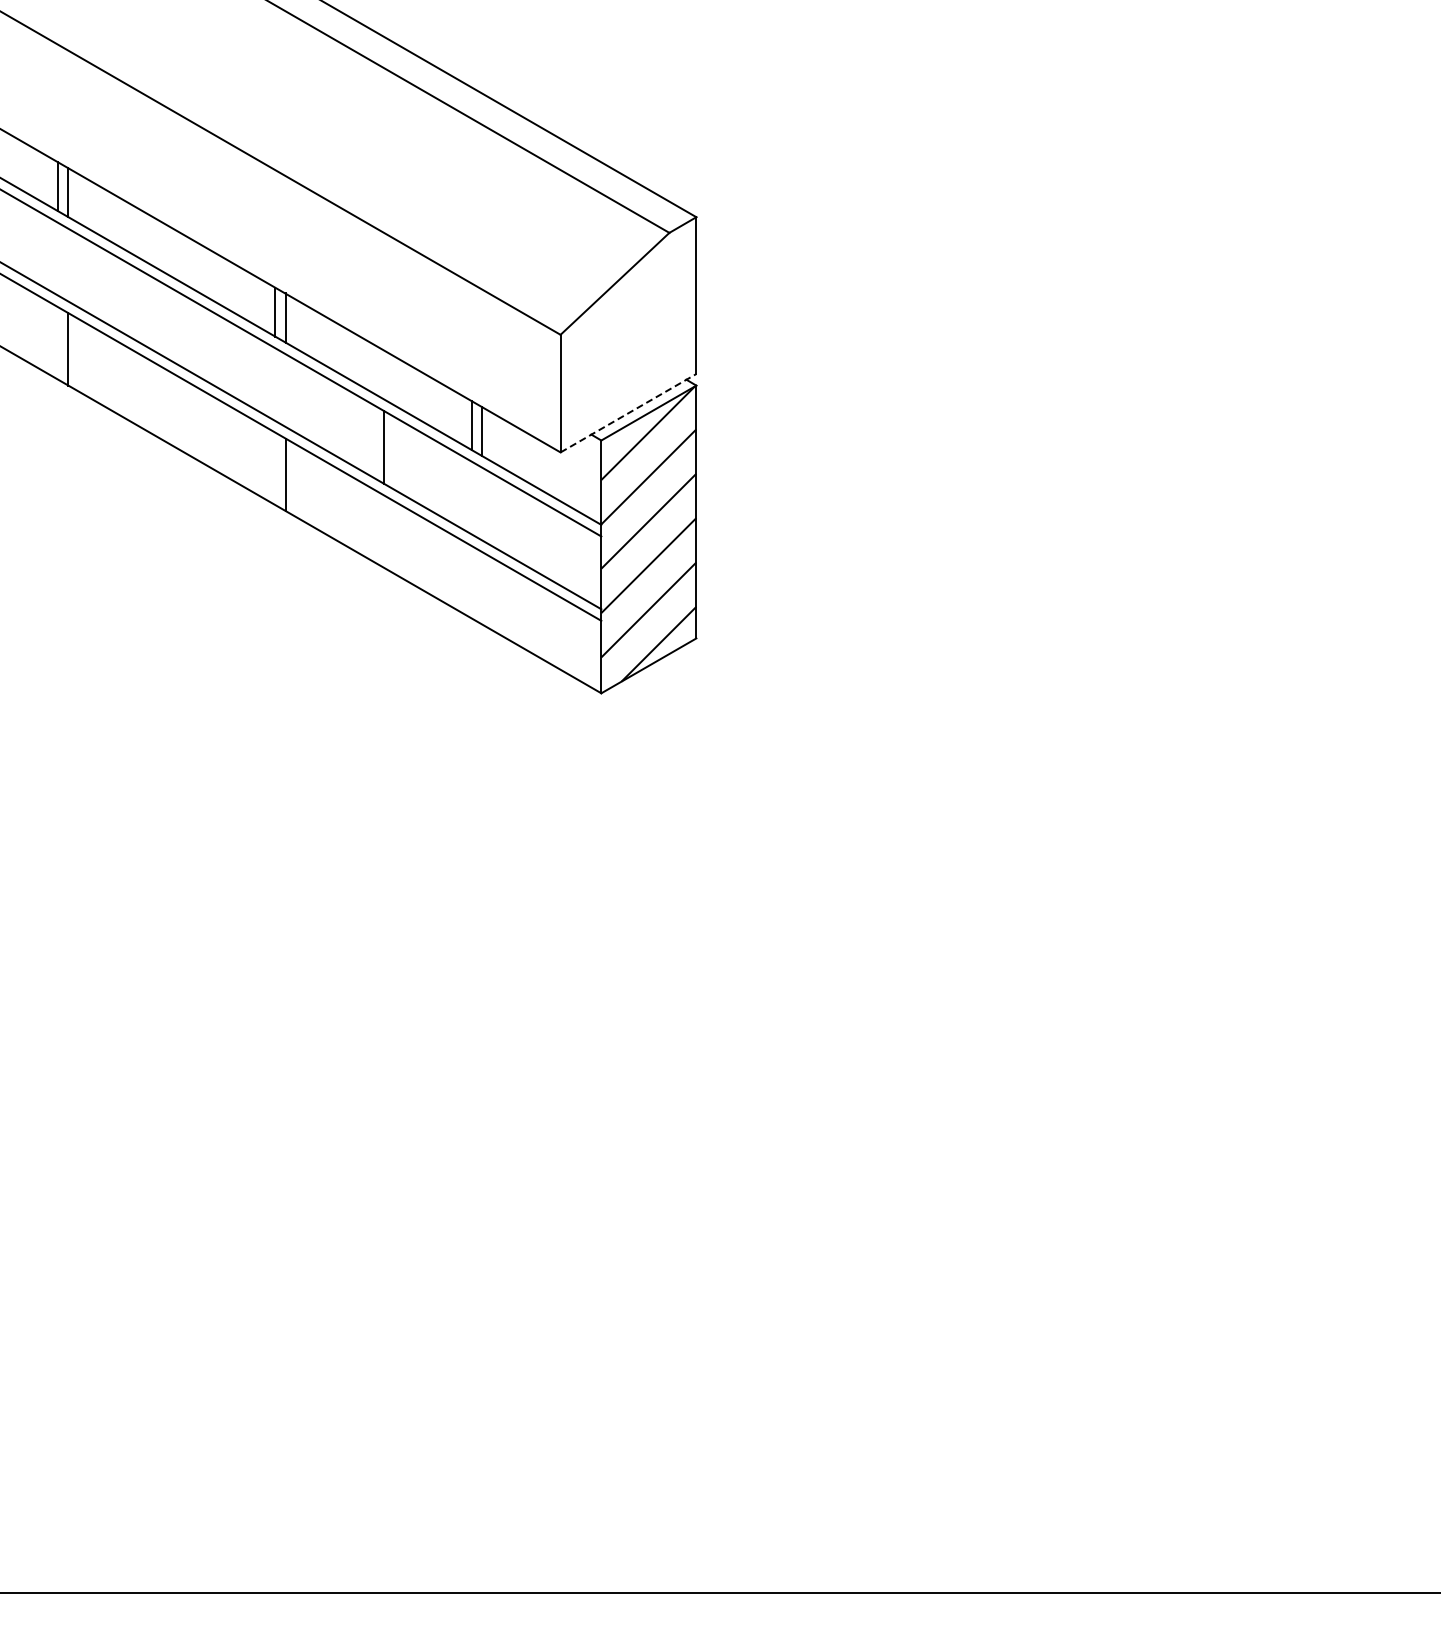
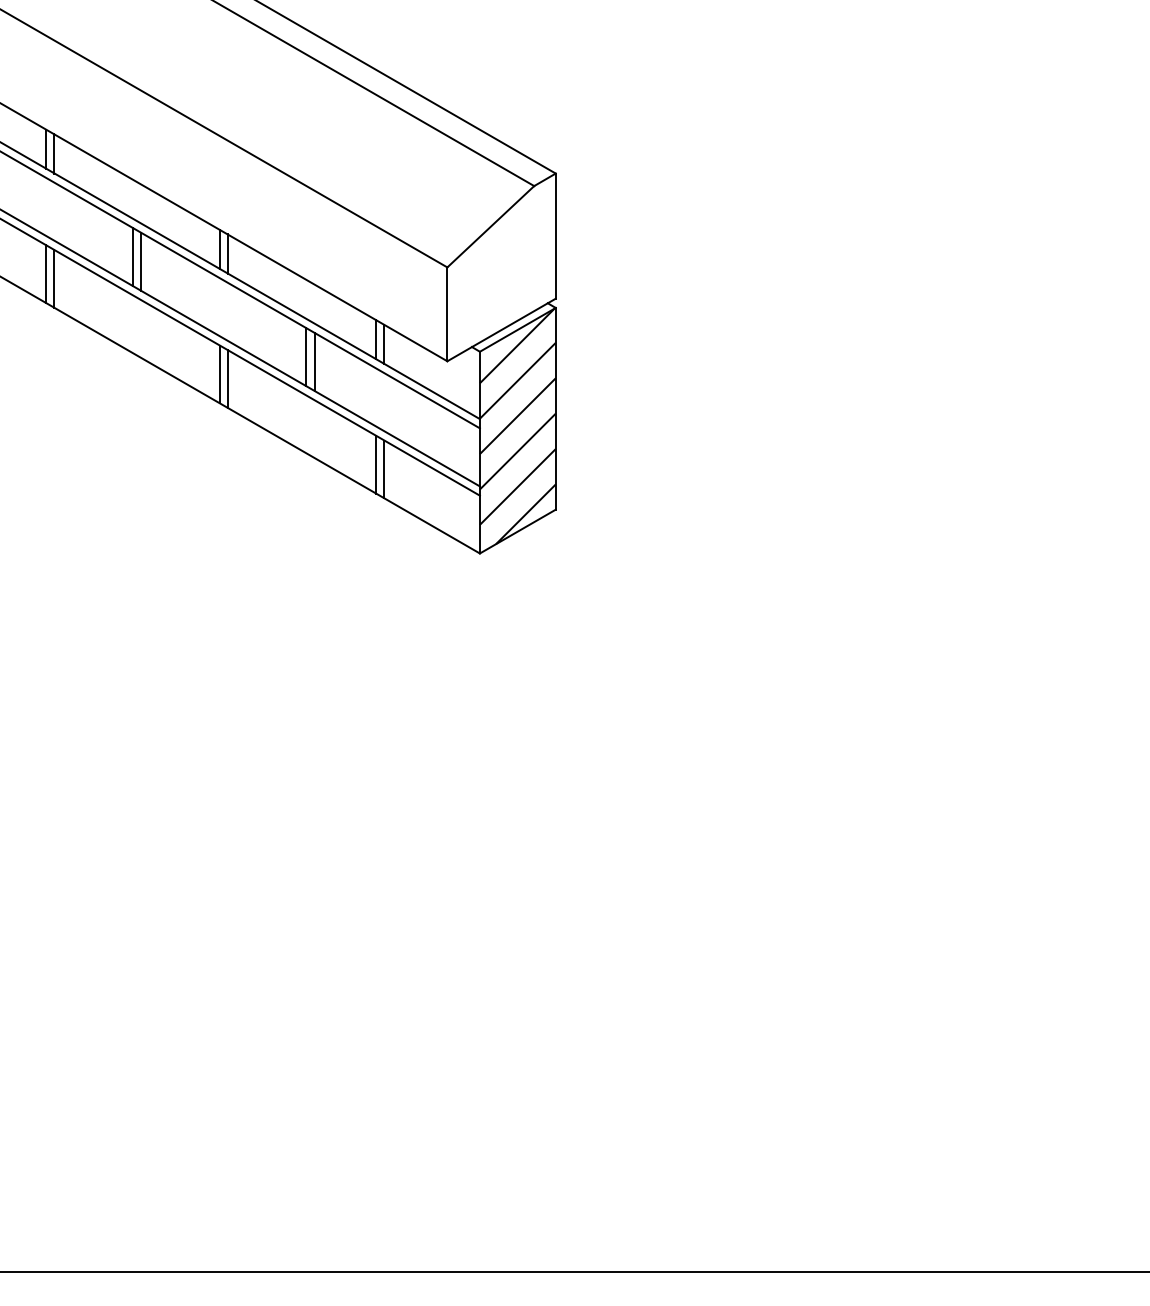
line: (166, 321) -> (132, 256), added
line: (177, 327) -> (141, 261), added
line: (58, 343) -> (46, 274), added
line: (628, 412) -> (501, 329), dashed -> solid
line: (394, 453) -> (314, 362), added
line: (275, 468) -> (219, 374), added
line: (471, 581) -> (376, 464), added
line: (481, 587) -> (384, 469), added

